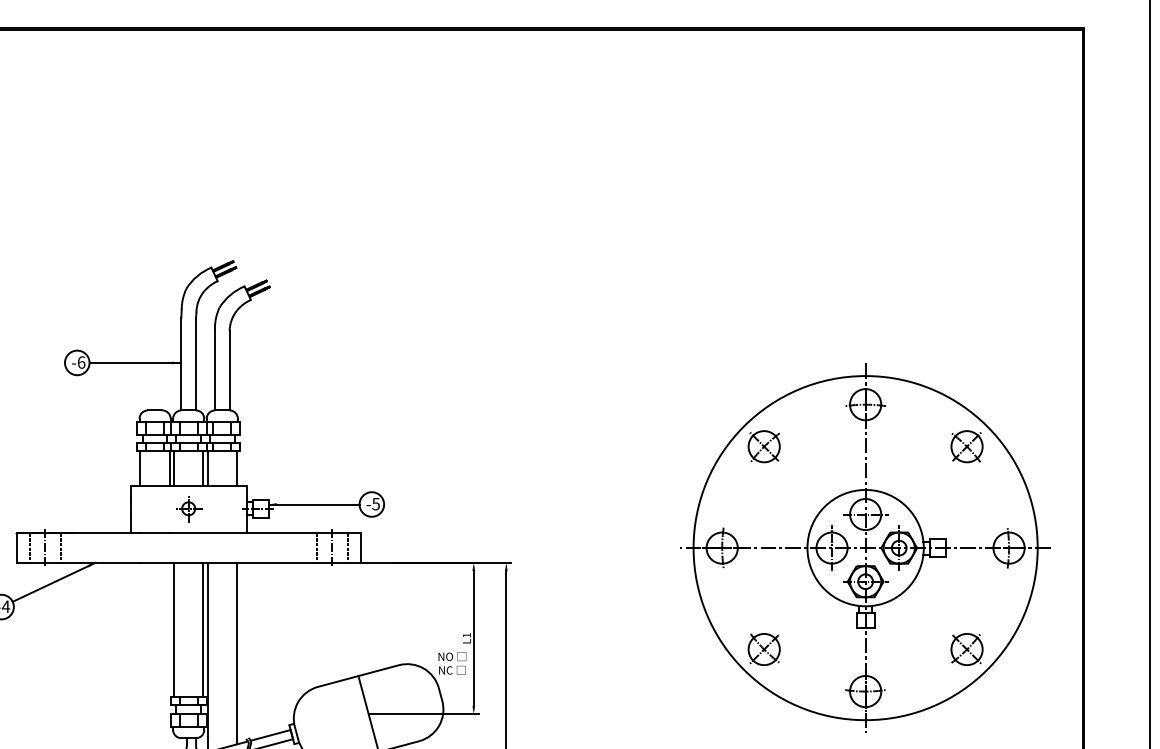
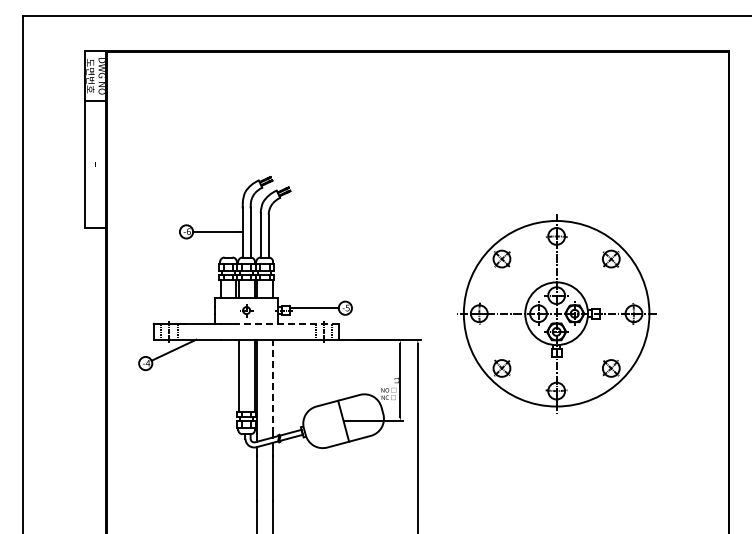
line: (264, 532) -> (287, 323), solid -> dashed
part: (865, 547) -> (556, 313), moved
line: (236, 649) -> (272, 386), solid -> dashed

